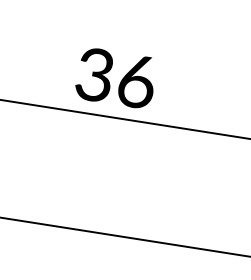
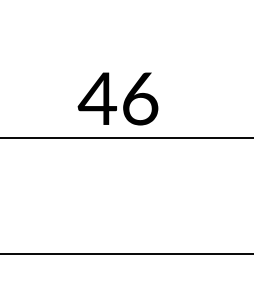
text: (93, 74) -> (96, 98), 36 -> 46

